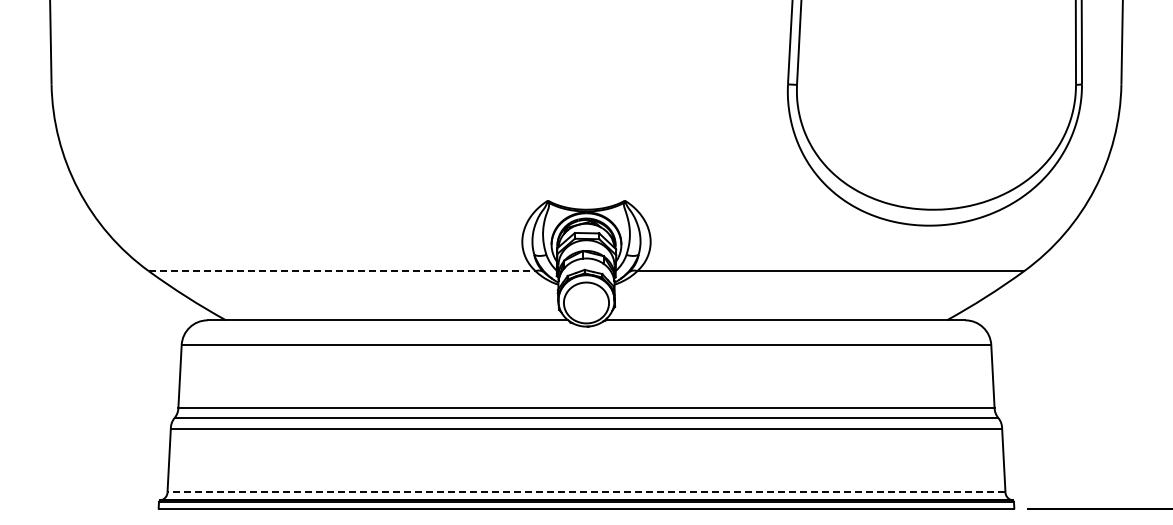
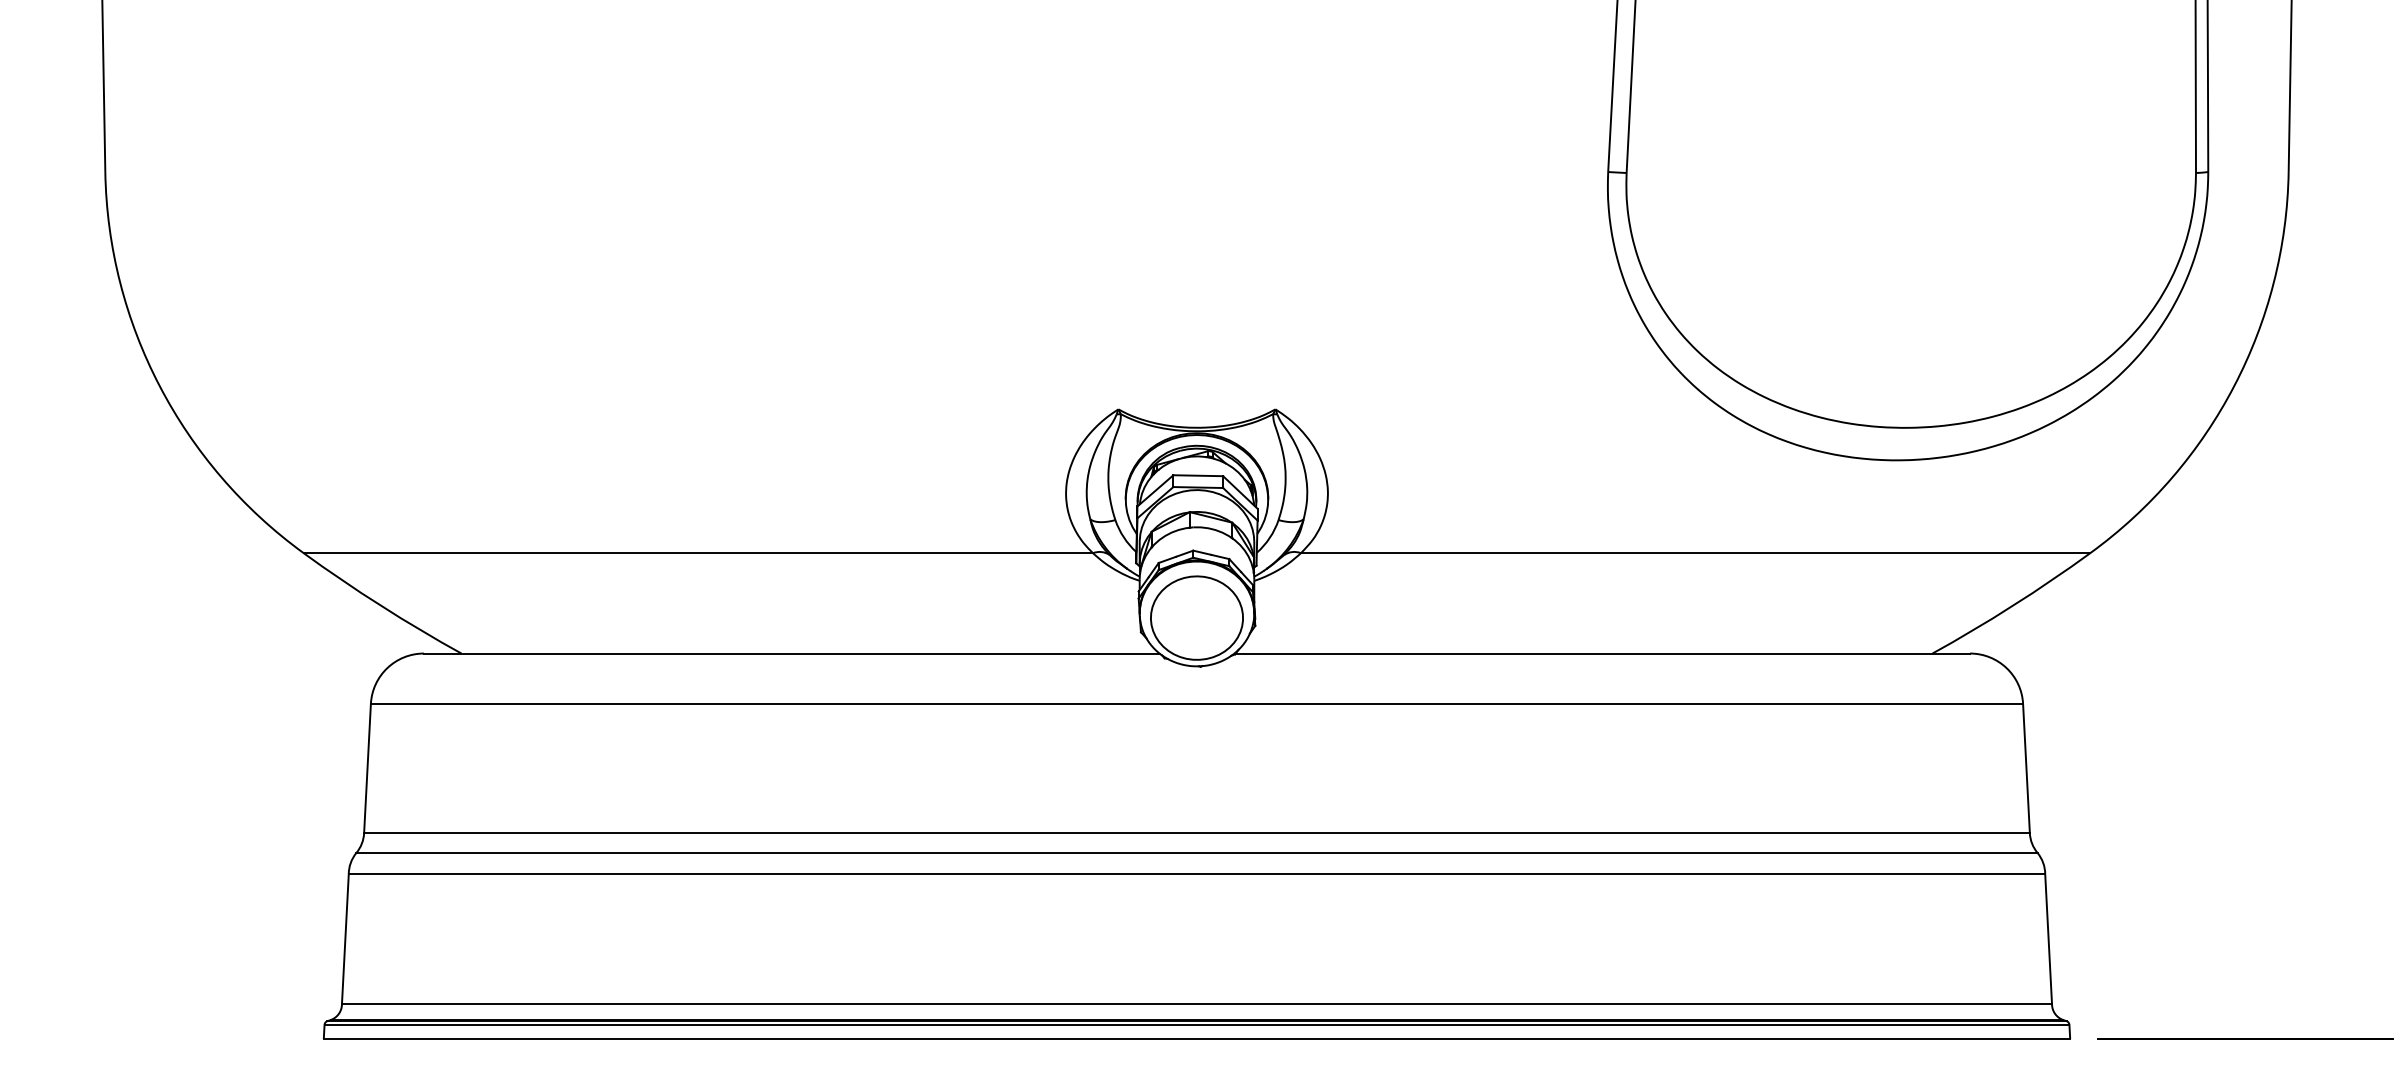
line: (342, 271) -> (699, 553), dashed -> solid
line: (586, 492) -> (1197, 1004), dashed -> solid

